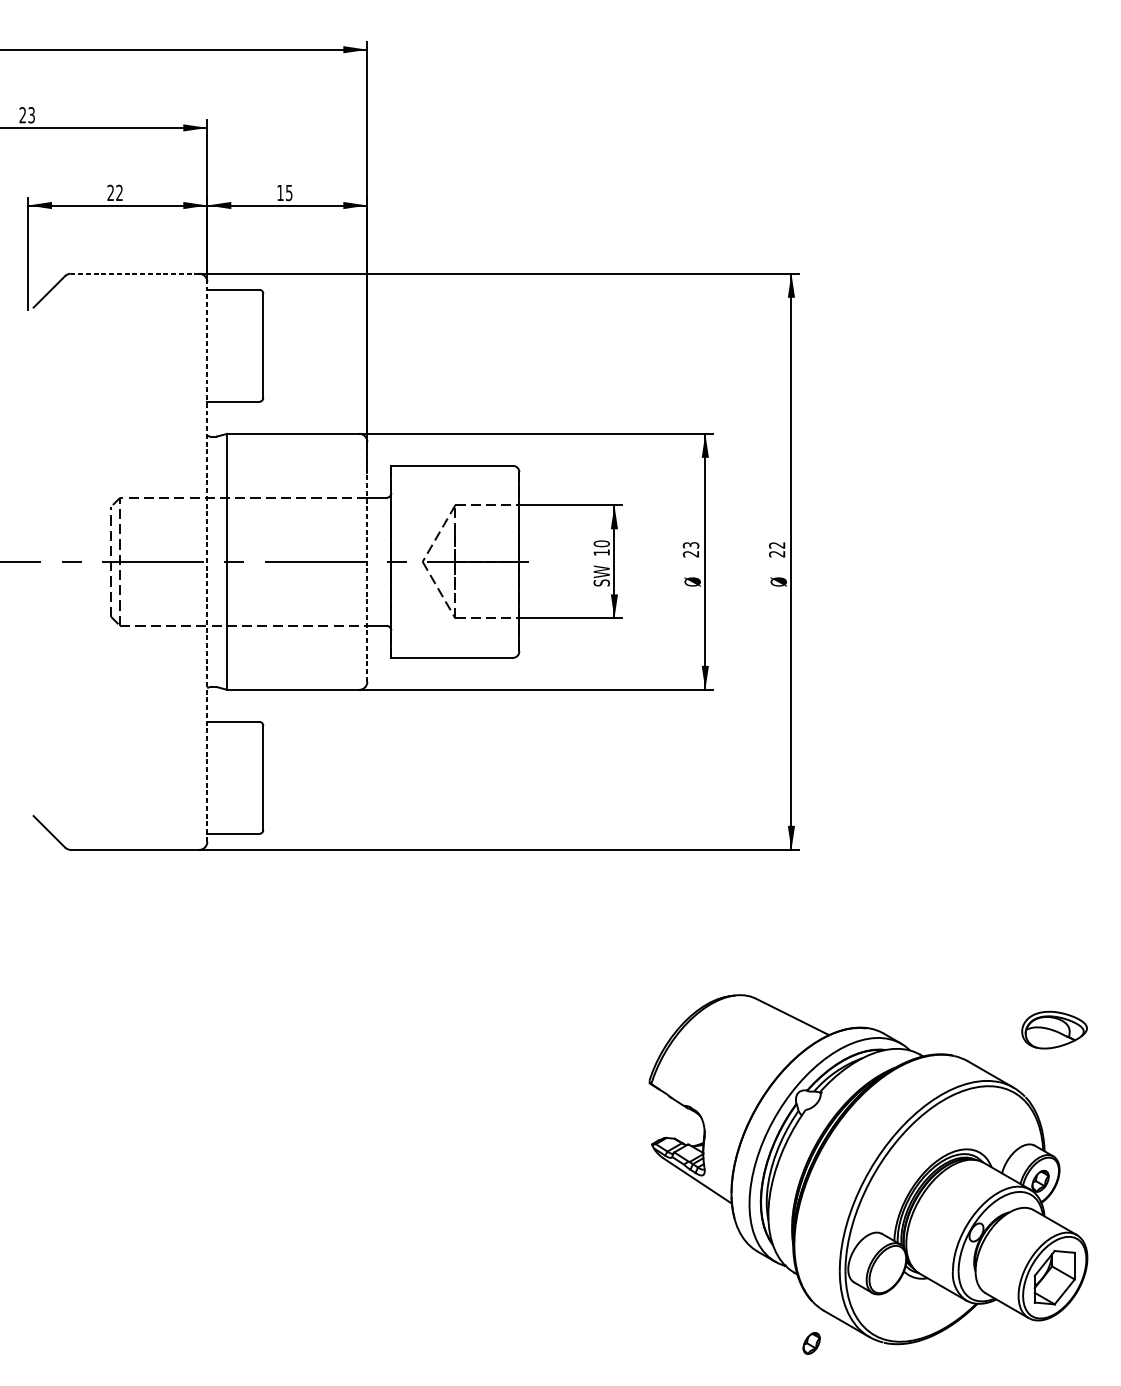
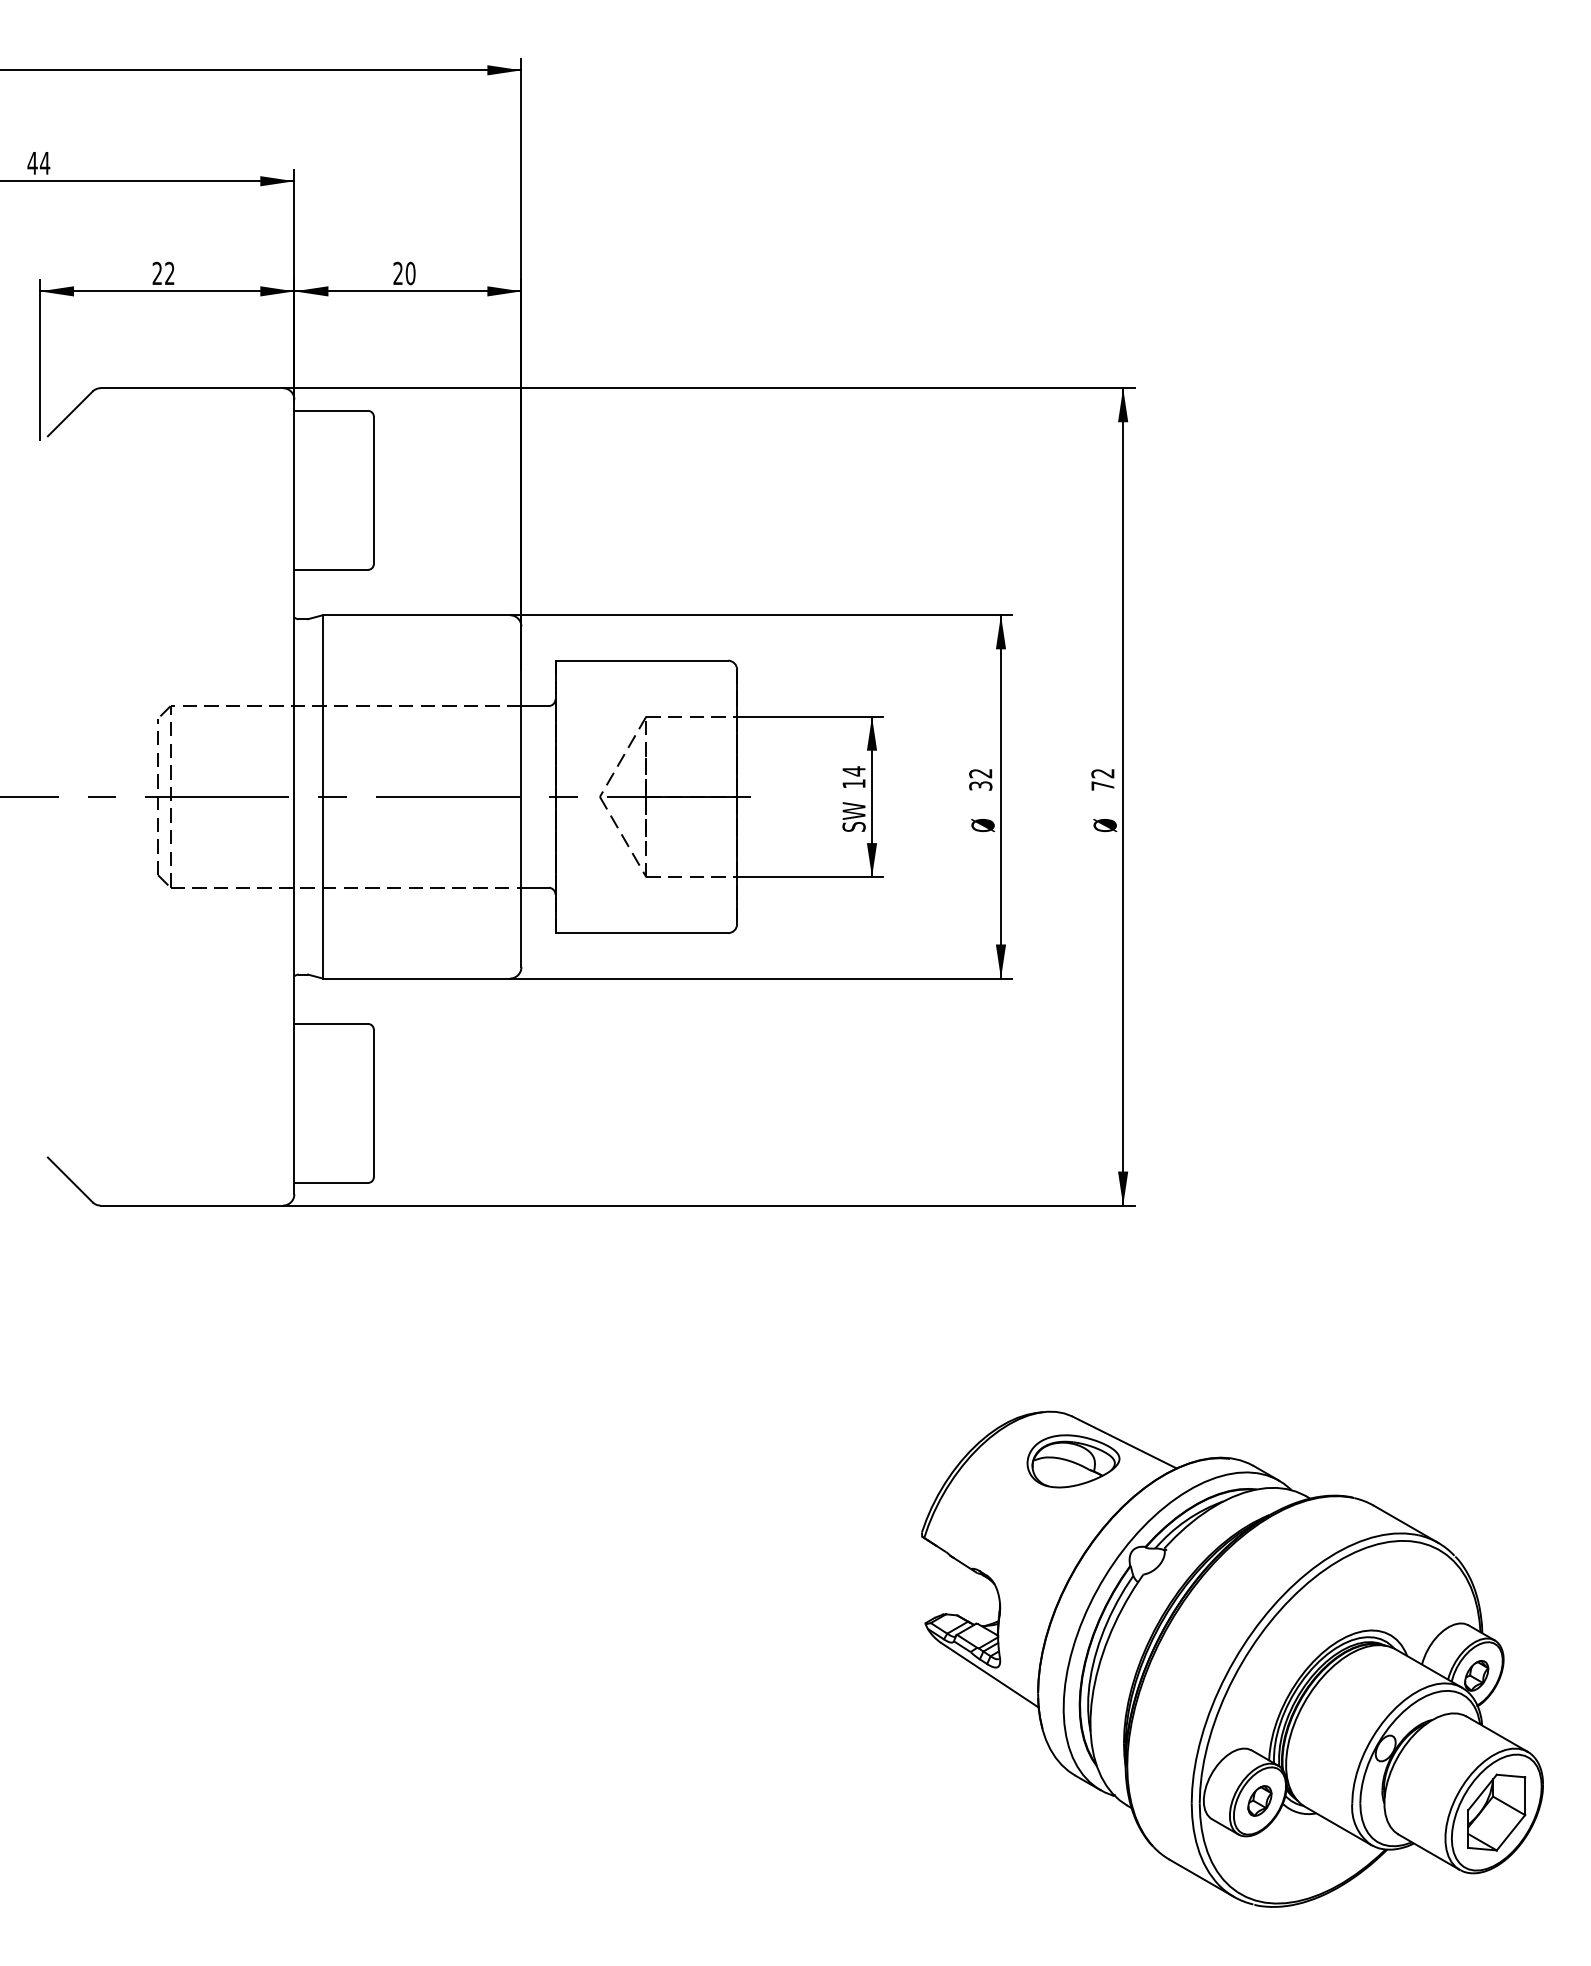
text: (26, 114) -> (38, 162), 23 -> 44
text: (284, 192) -> (404, 273), 15 -> 20
line: (134, 273) -> (191, 388), dashed -> solid
text: (601, 543) -> (853, 771), 10 -> 14
text: (690, 549) -> (980, 779), 23 -> 32
text: (776, 553) -> (1102, 785), 22 -> 72
line: (207, 561) -> (294, 796), dashed -> solid
line: (367, 561) -> (521, 796), dashed -> solid
part: (1054, 1030) -> (1073, 1461), moved
part: (811, 1343) -> (1259, 1800), moved

